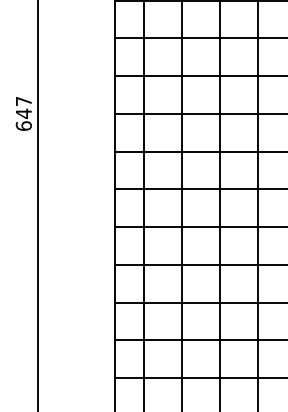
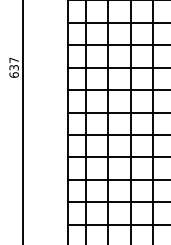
text: (22, 113) -> (13, 67), 647 -> 637

